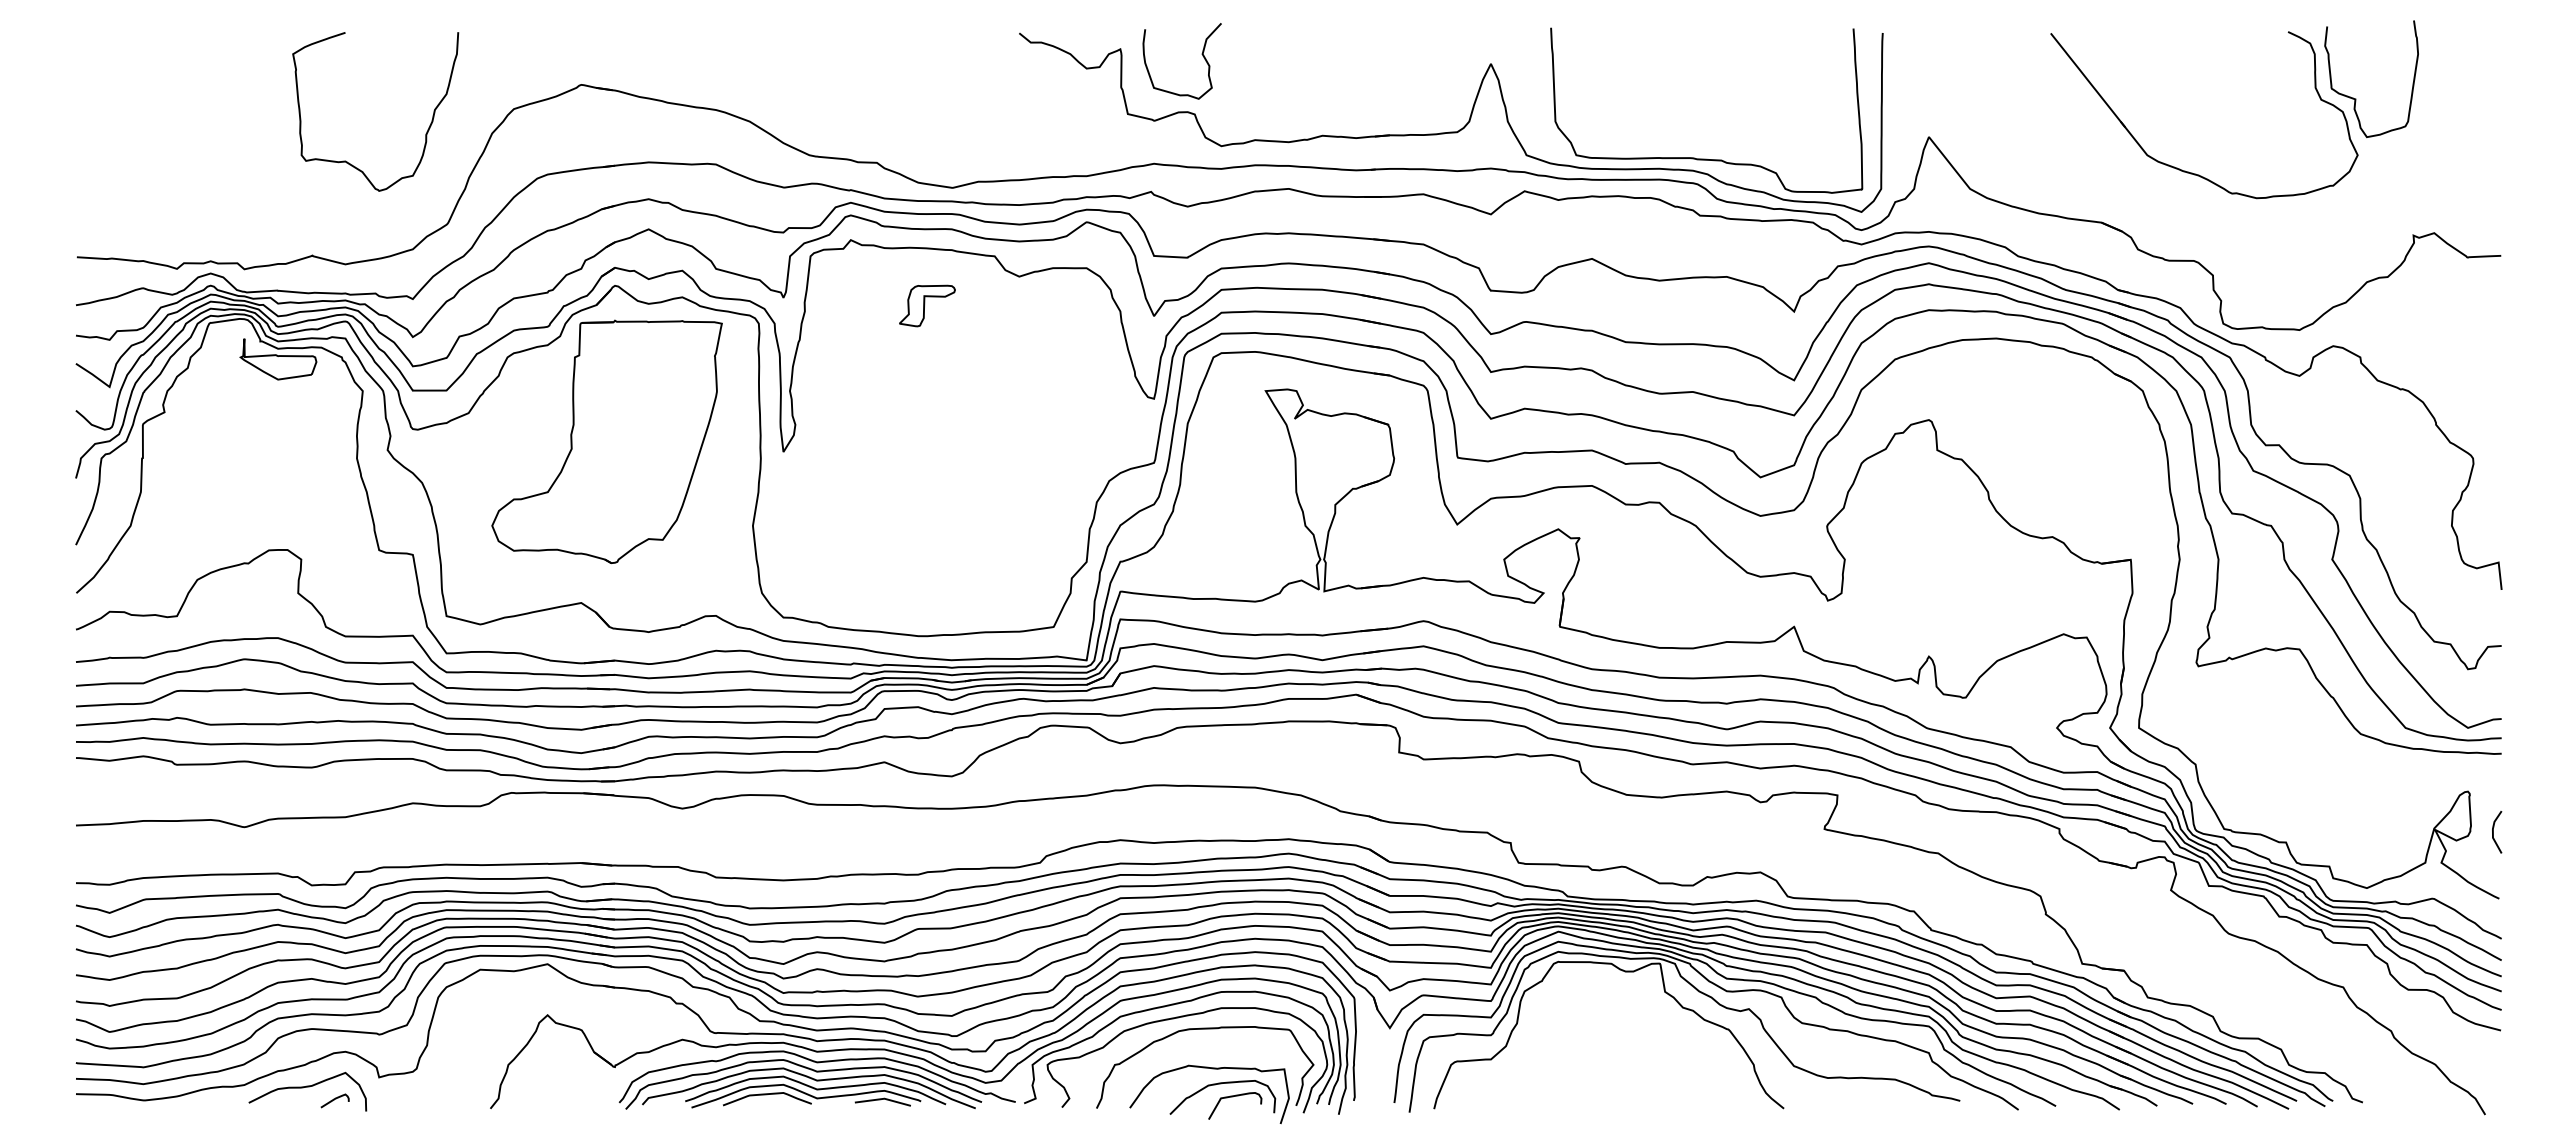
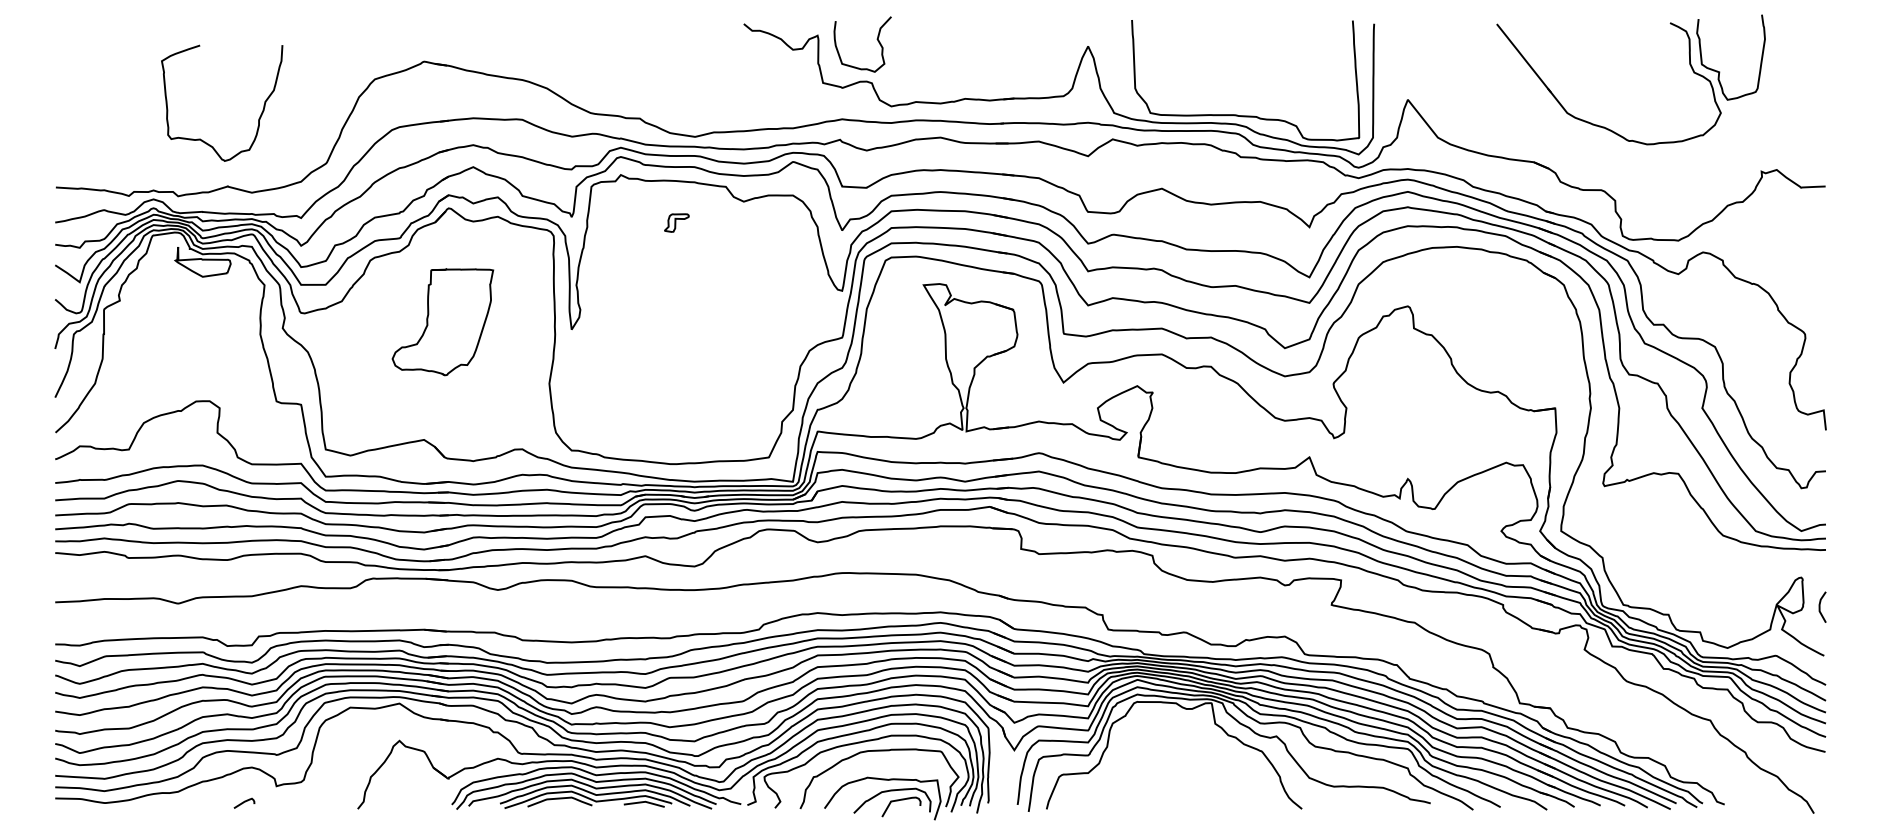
curve: (425, 133) -> (258, 119), moved
part: (927, 305) -> (676, 222), size x0.6
part: (606, 441) -> (442, 322), size x0.6
curve: (307, 1087) -> (224, 793), removed

